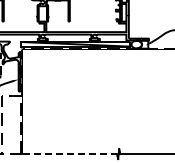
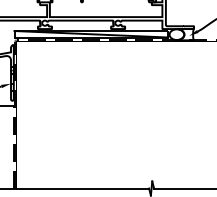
line: (70, 154) -> (83, 189), dashed -> solid

